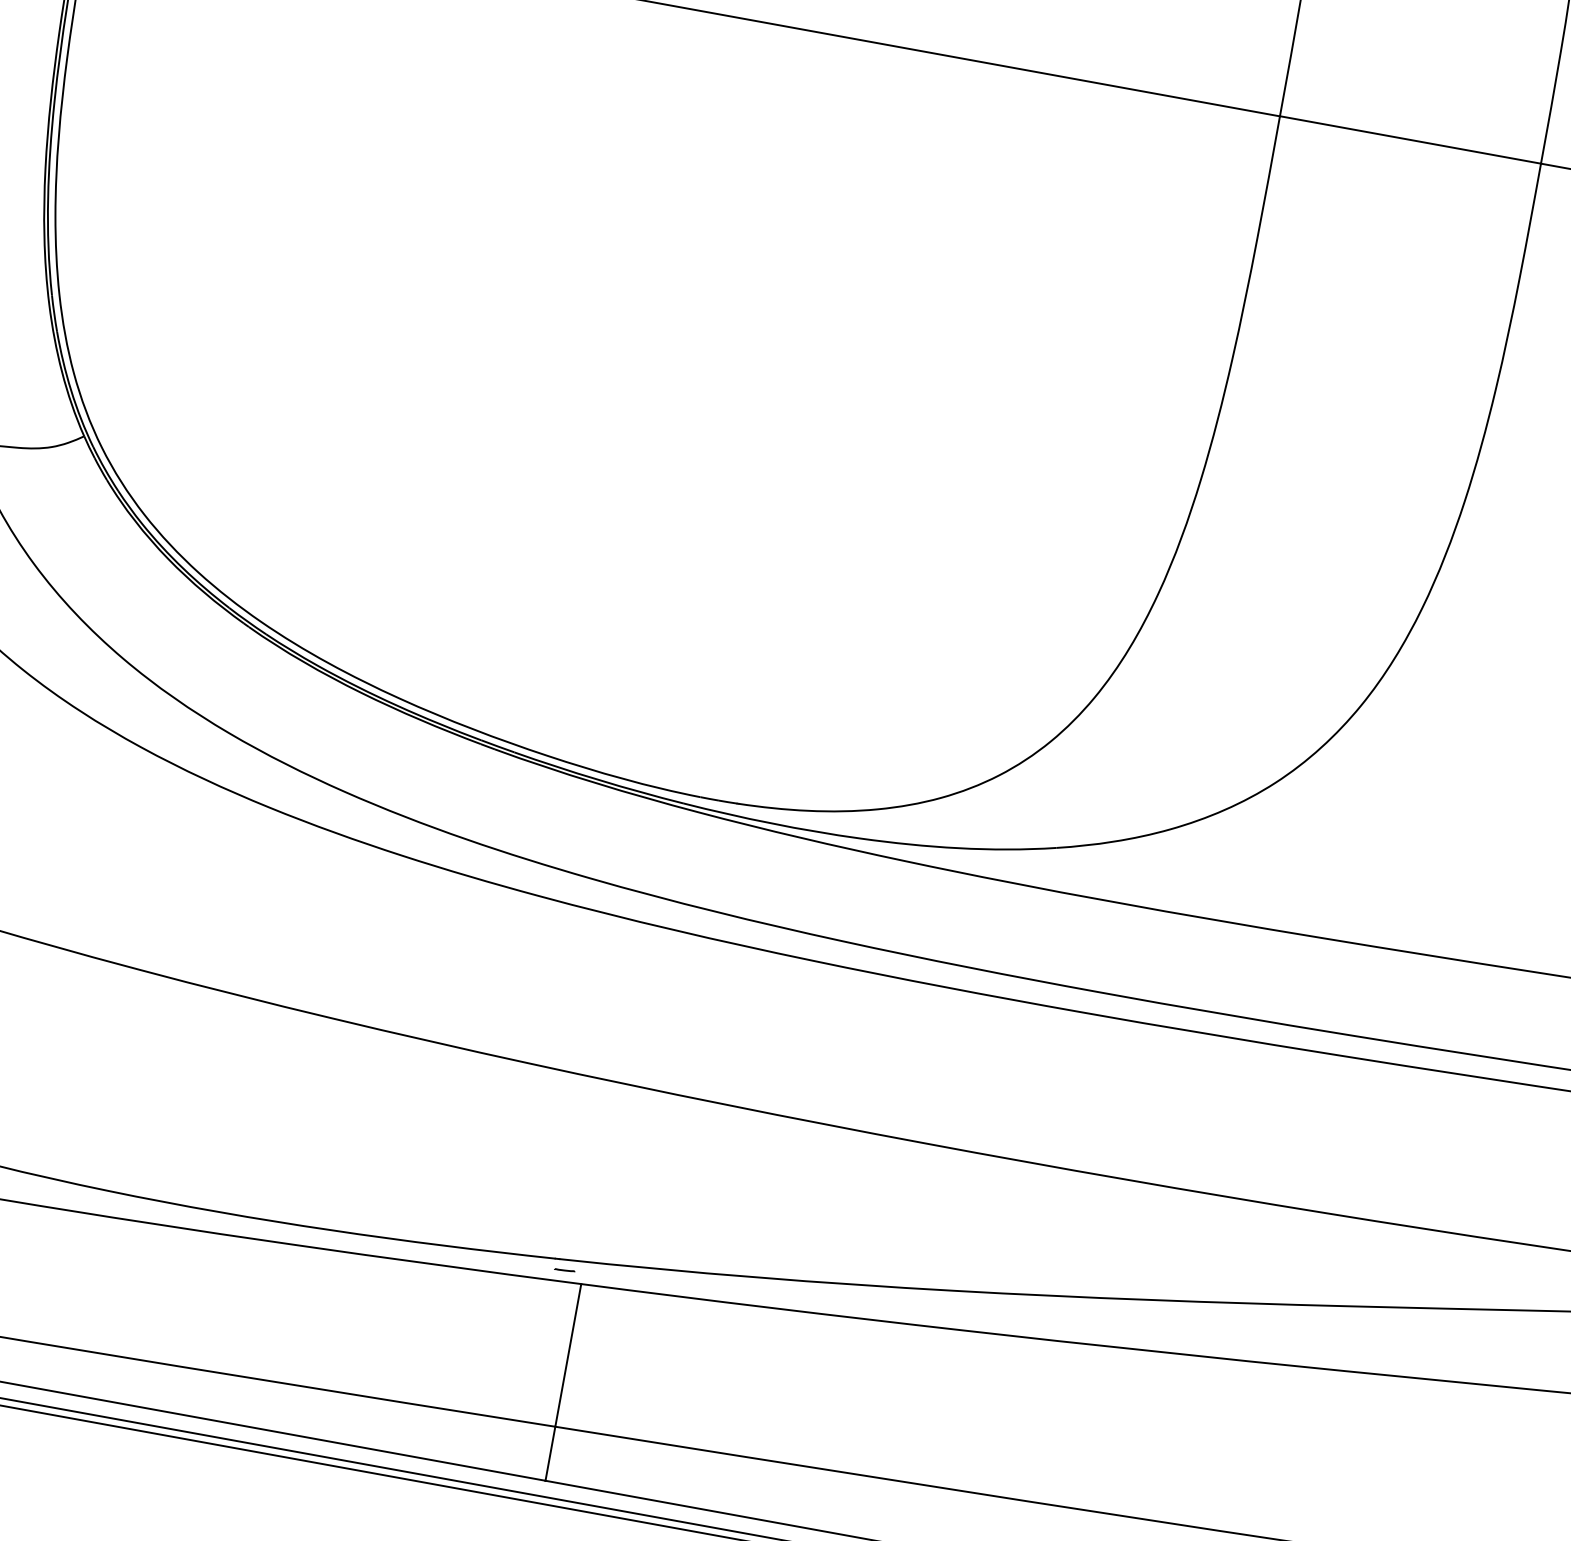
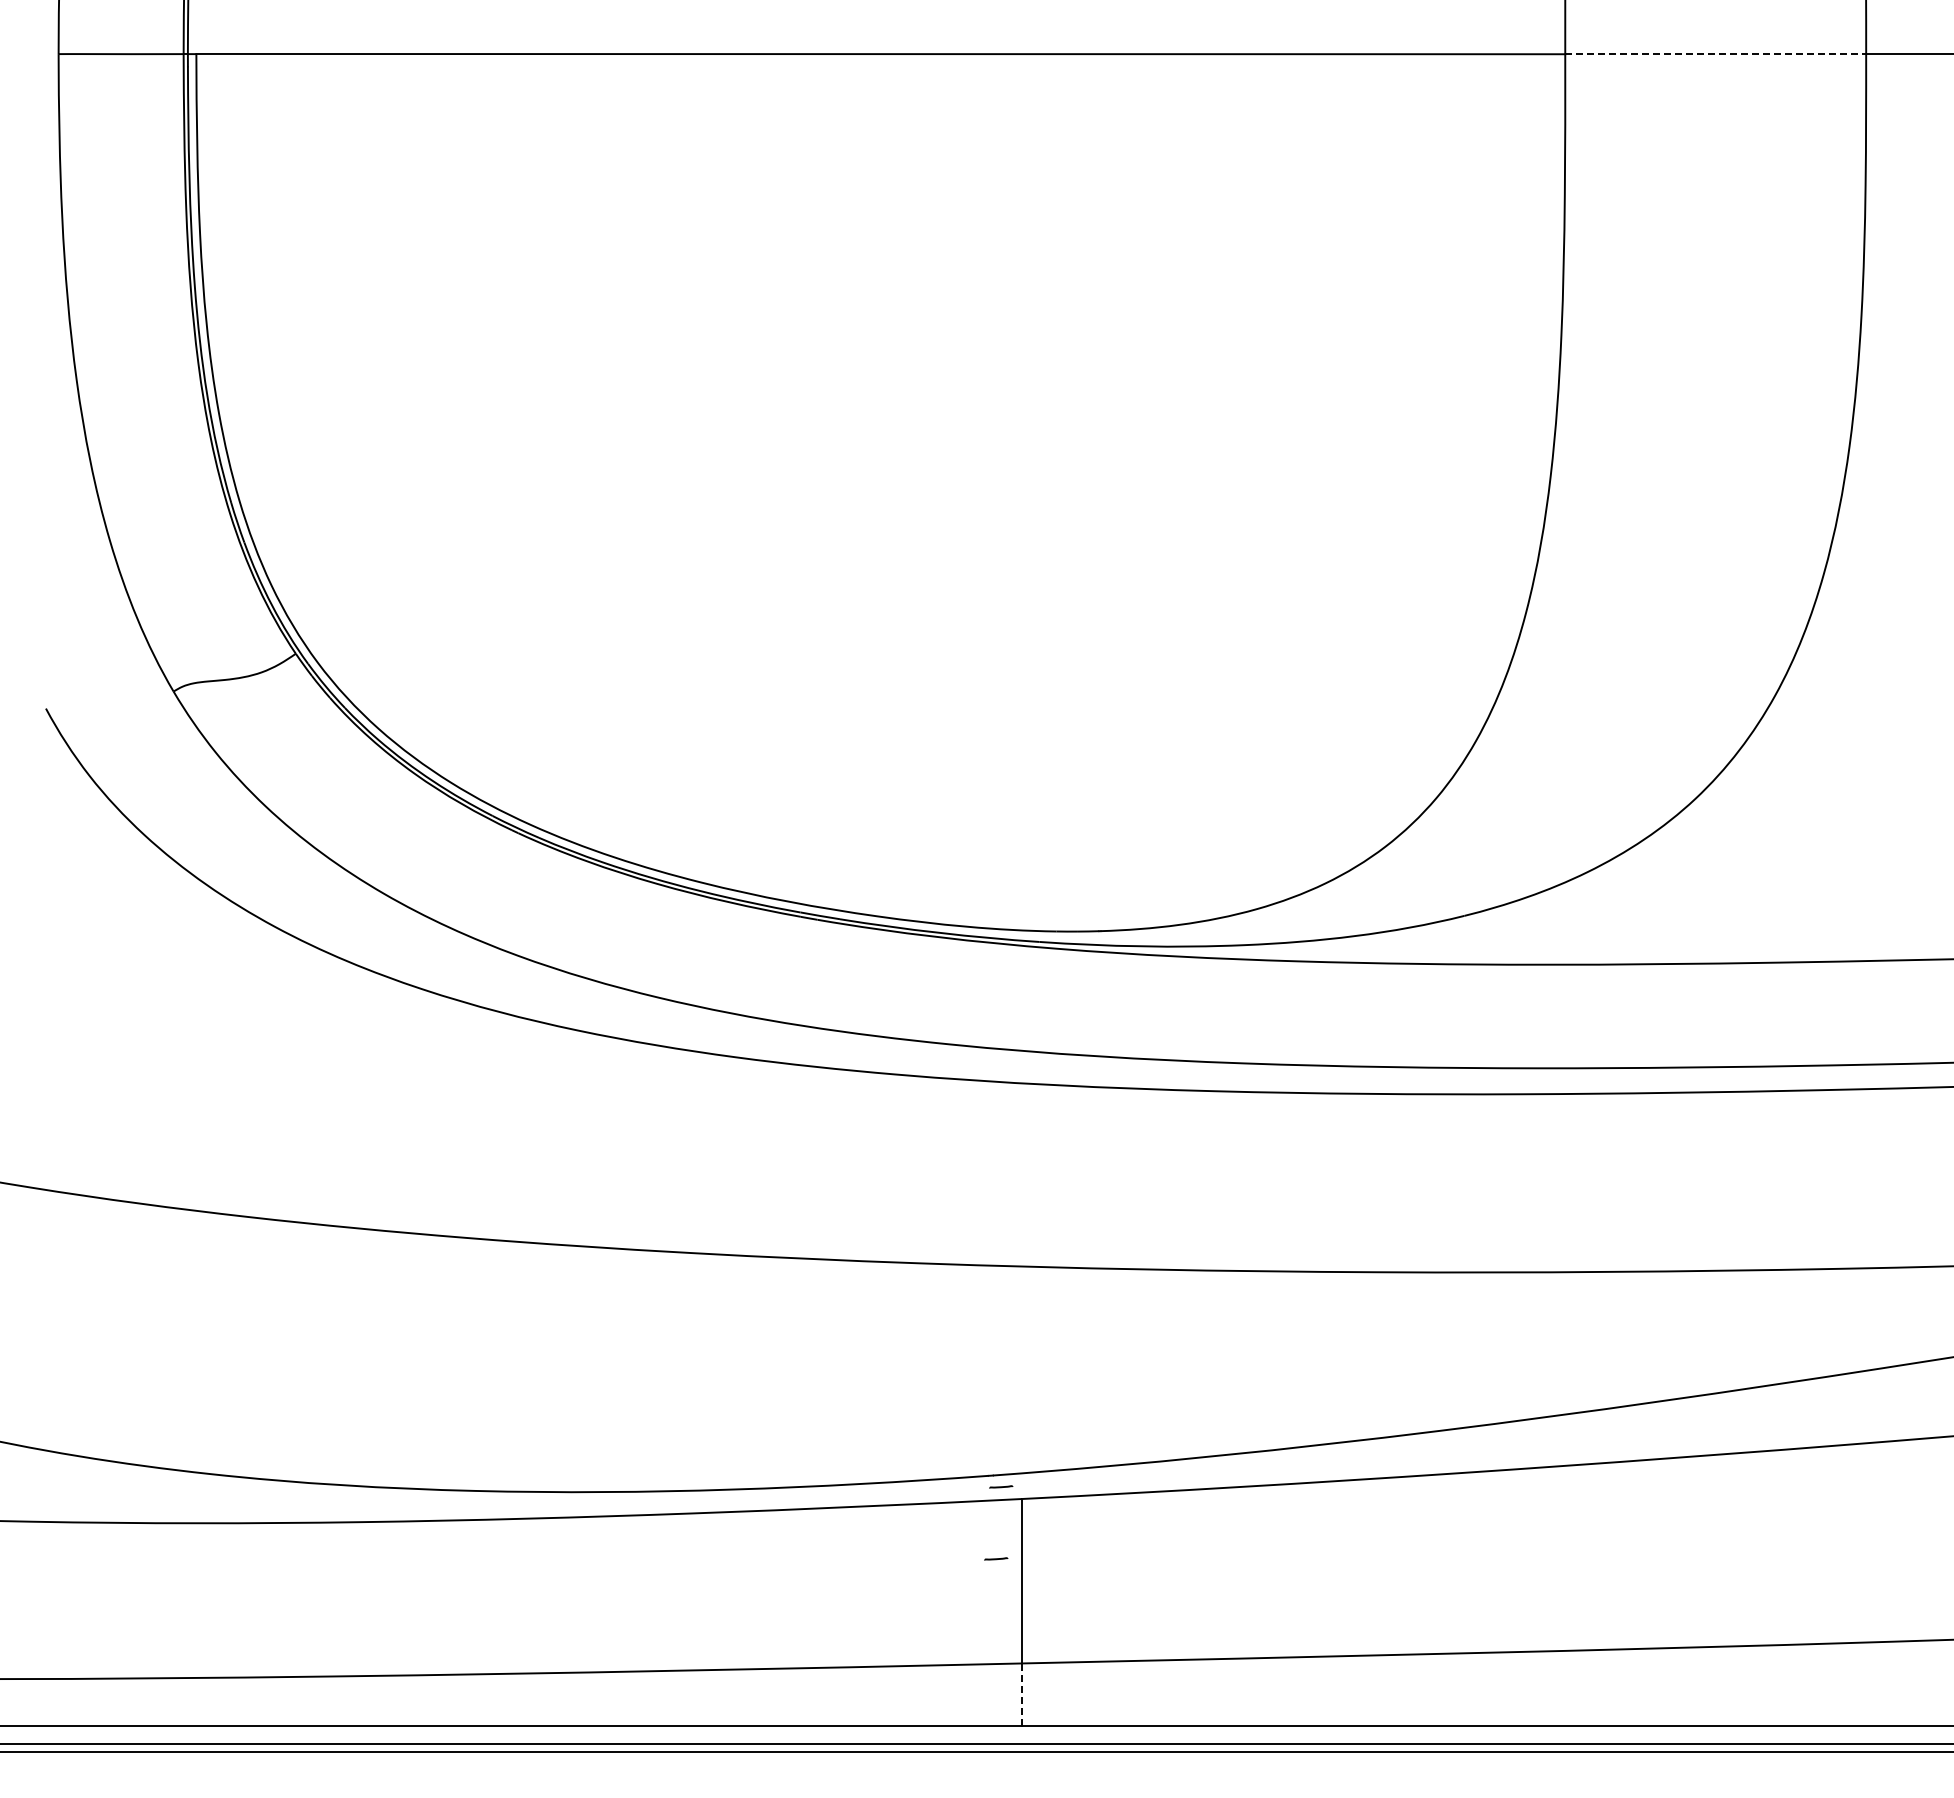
line: (1411, 140) -> (1716, 54), solid -> dashed
line: (549, 1331) -> (996, 1558), added
line: (550, 1453) -> (1022, 1694), solid -> dashed

